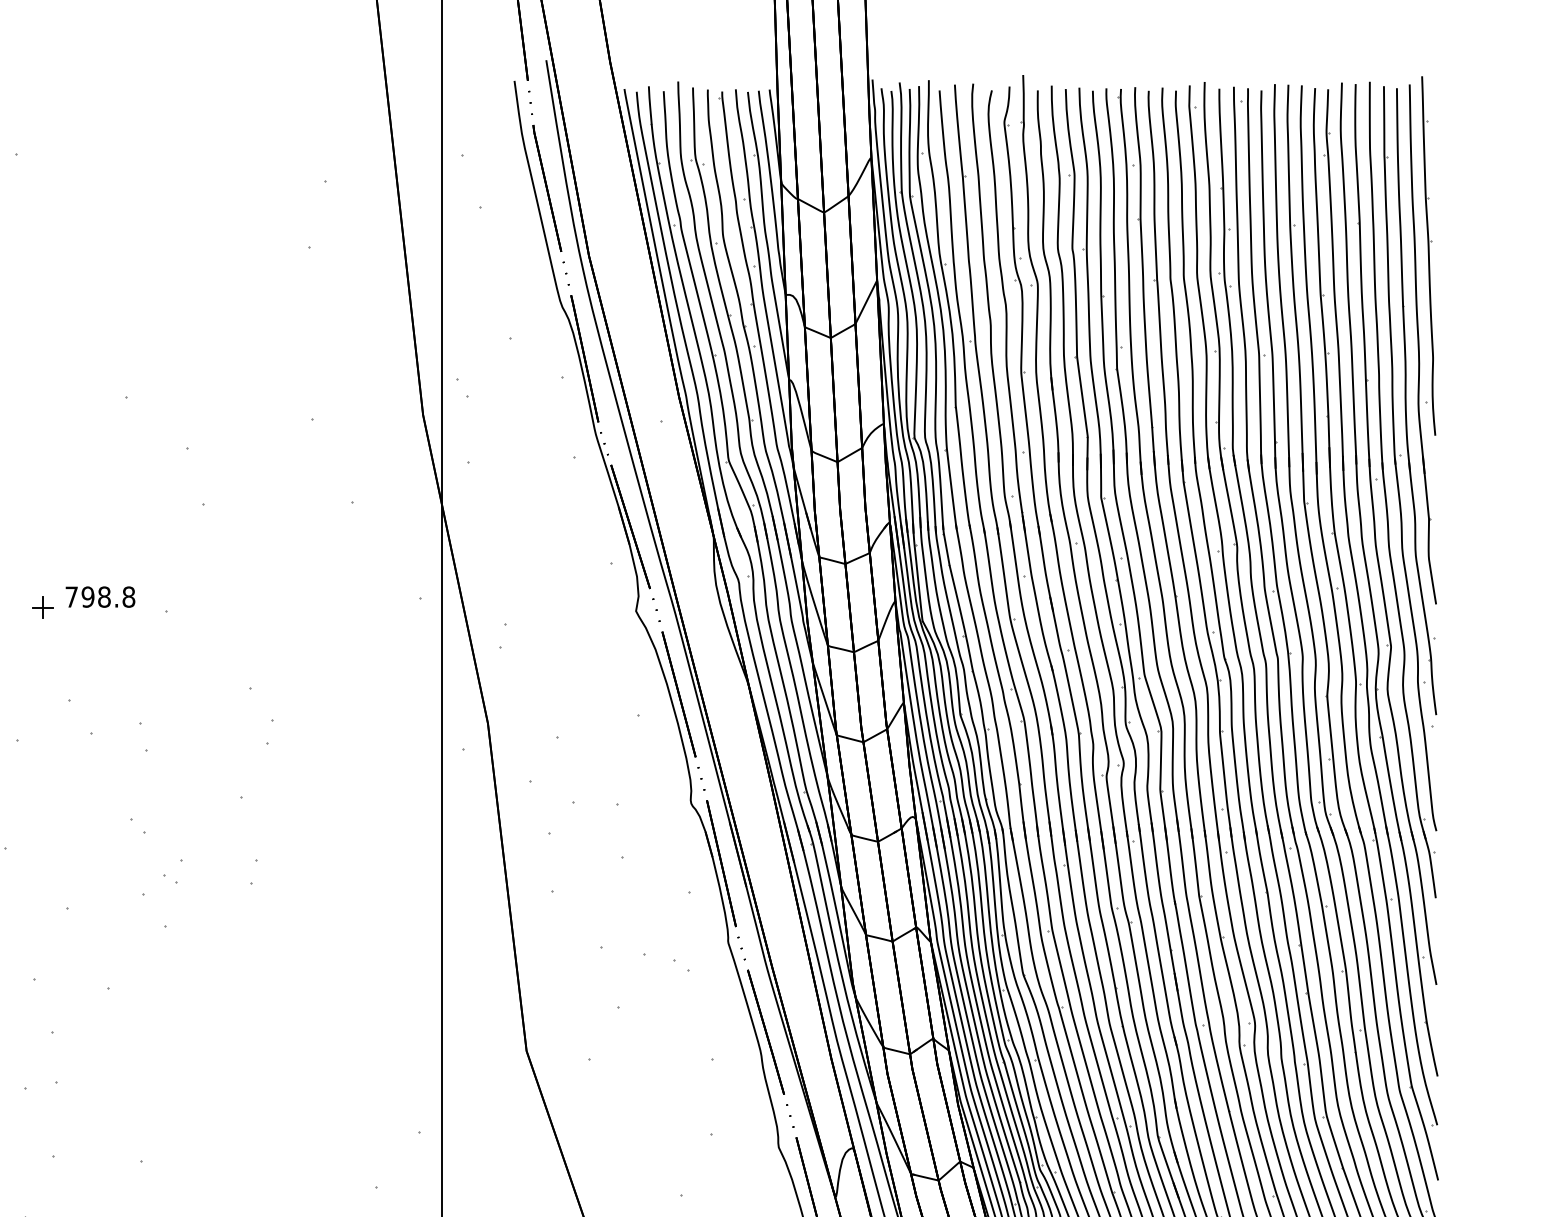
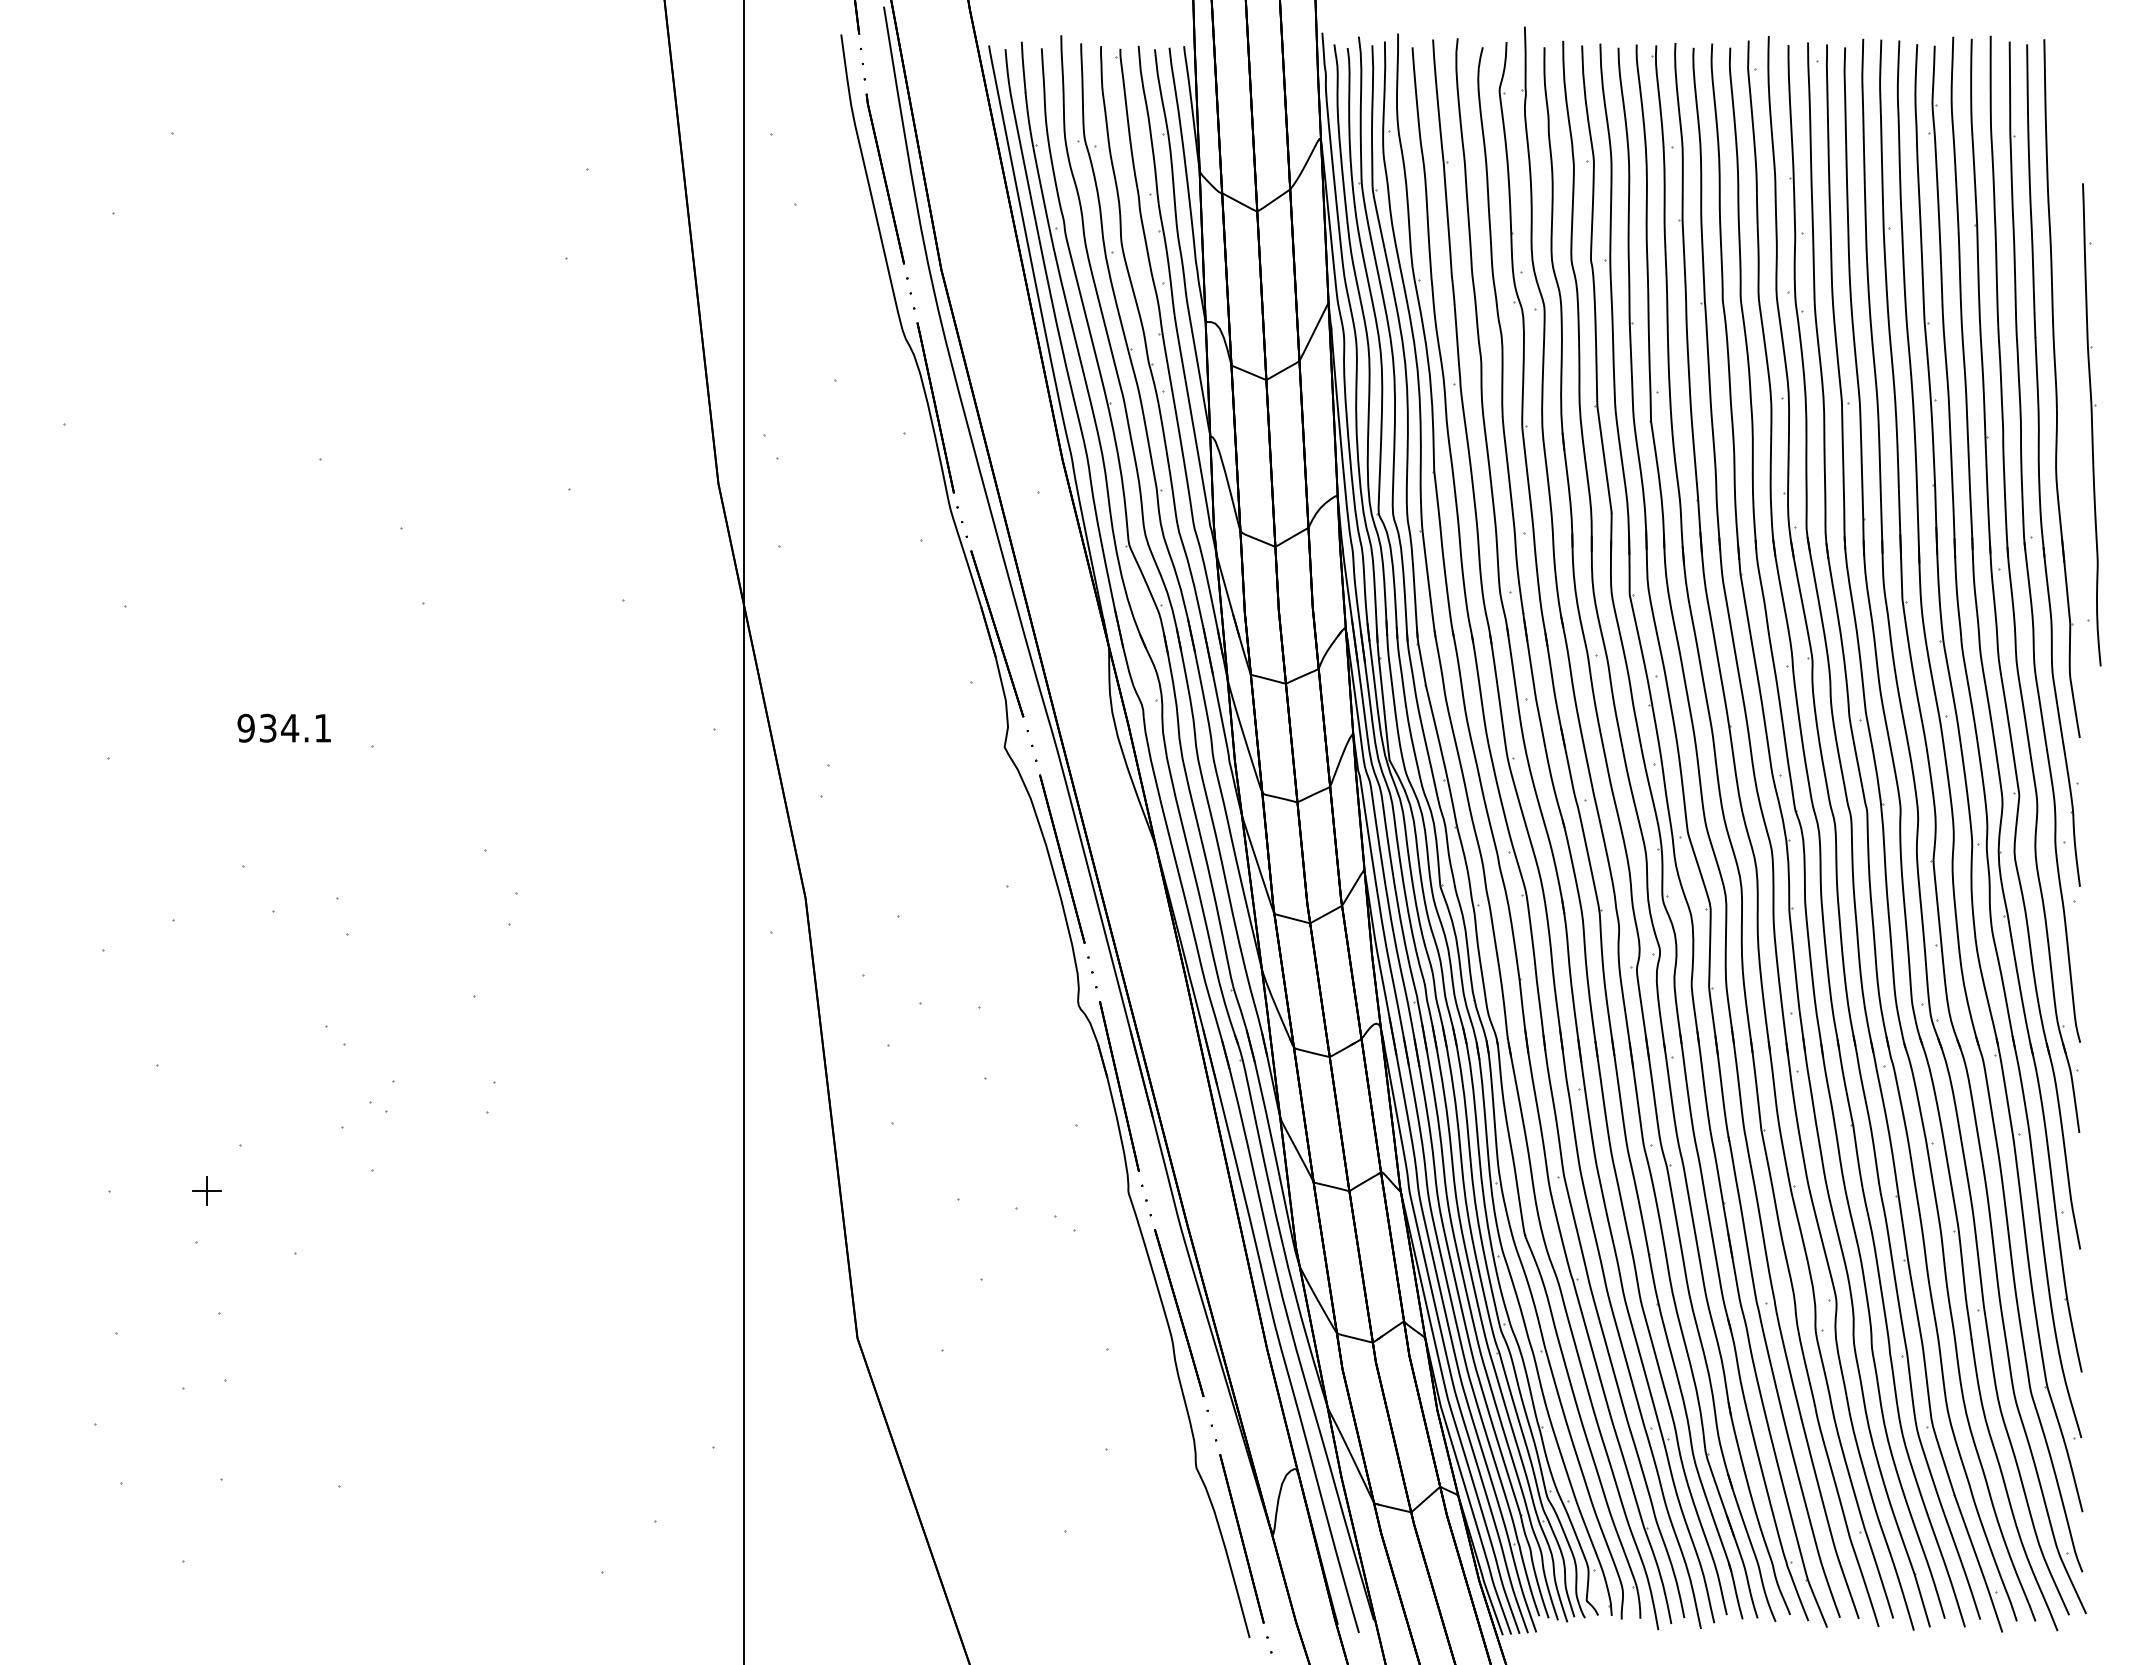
part: (1428, 255) -> (2091, 424), moved
text: (100, 596) -> (284, 727), 798.8 -> 934.1
part: (42, 606) -> (206, 1190), moved

